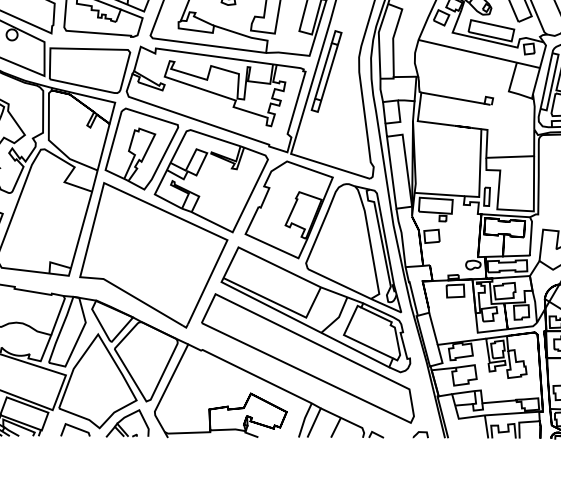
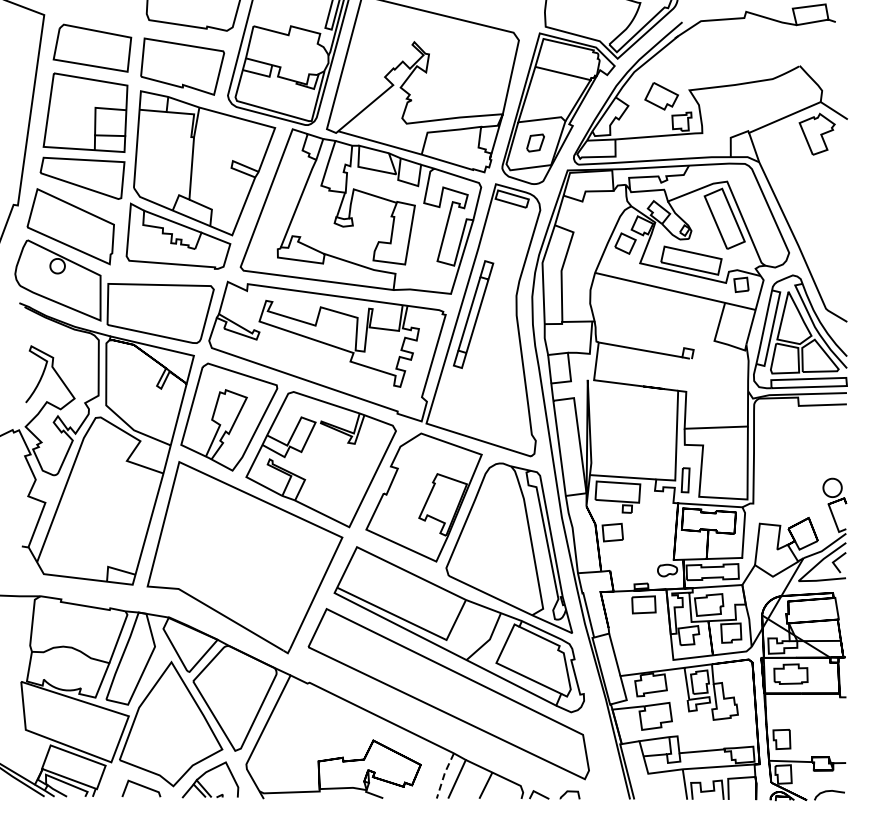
line: (413, 110) -> (588, 366), removed
line: (304, 420) -> (444, 775), solid -> dashed
curve: (420, 432) -> (569, 792), moved

